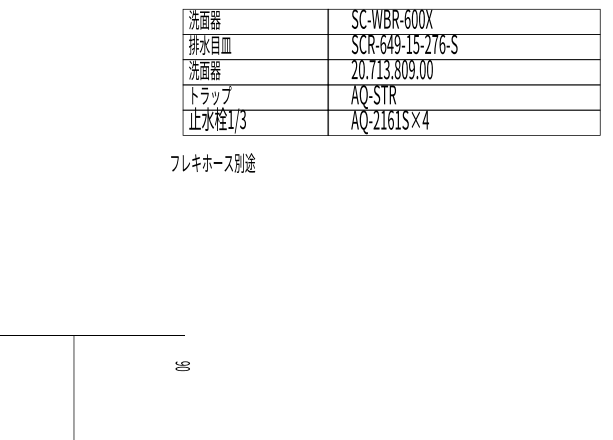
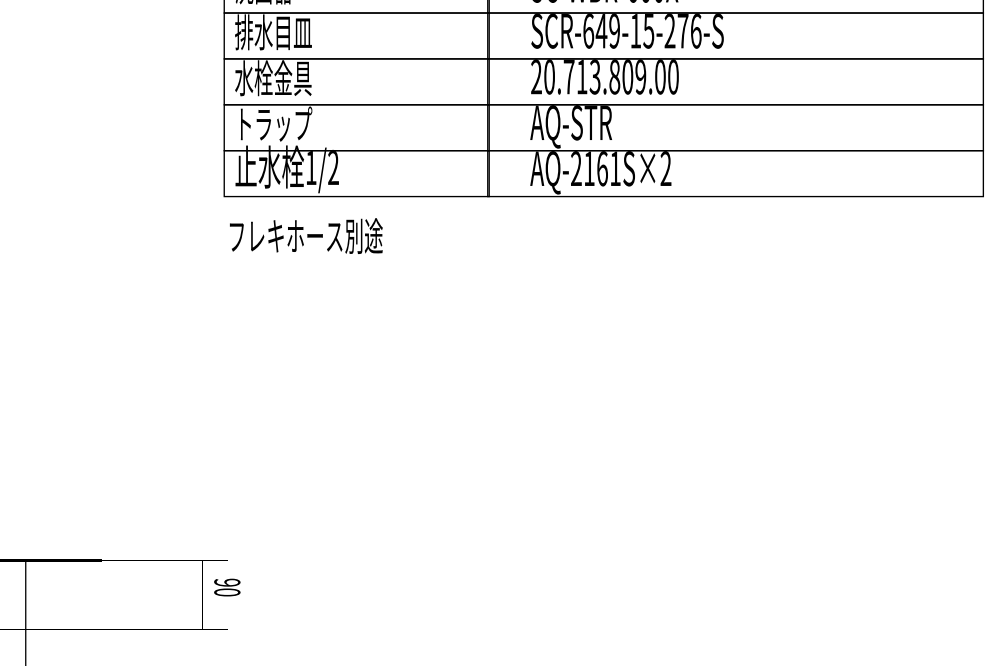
text: (209, 70) -> (272, 78), 洗面器 -> 水栓金具
text: (425, 119) -> (665, 167), AQ-2161S×4 -> AQ-2161S×2
text: (243, 120) -> (334, 169), 1/3 -> 1/2
text: (213, 162) -> (306, 235), moved
text: (182, 366) -> (226, 588), moved

